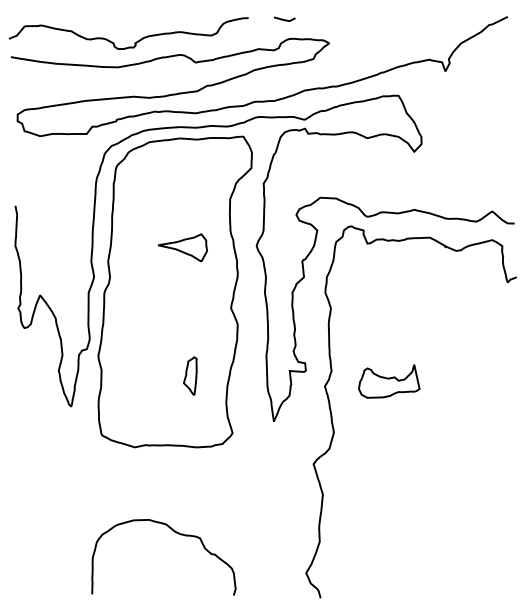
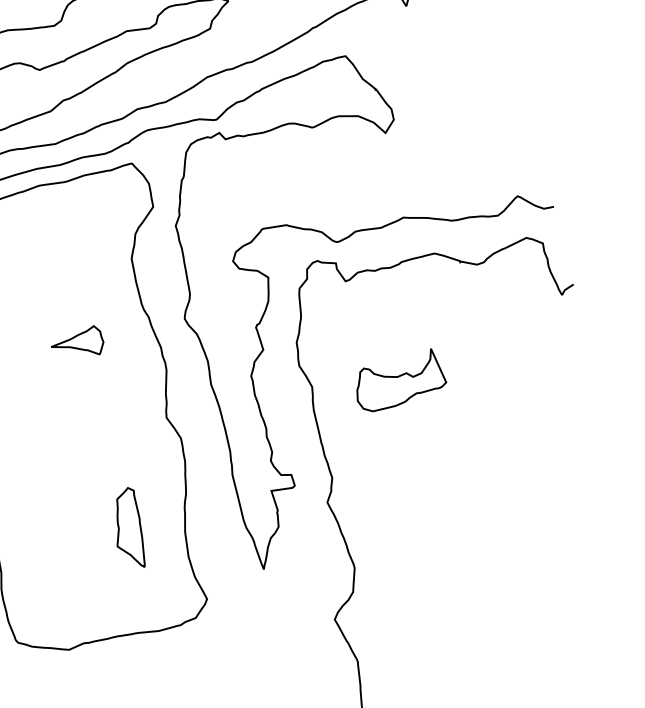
part: (182, 247) -> (77, 343), size x0.71
part: (190, 375) -> (128, 527), size x1.43
part: (389, 381) -> (400, 380), moved

